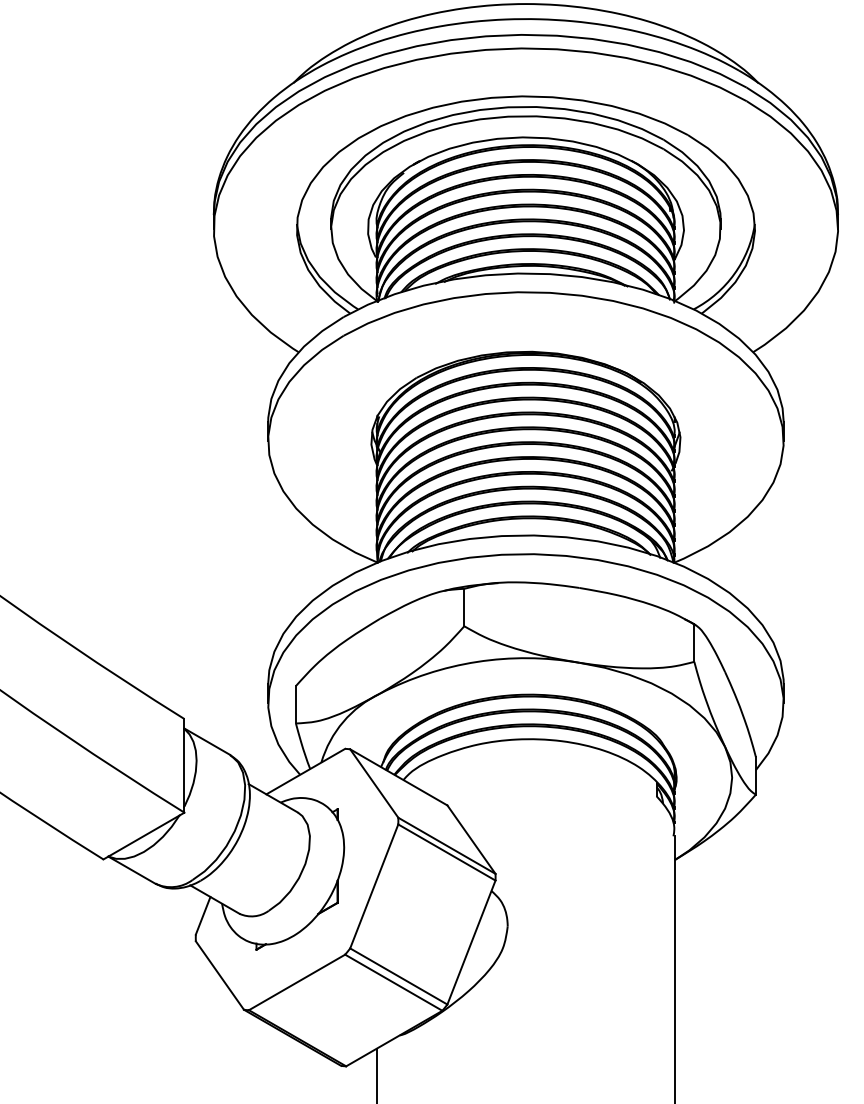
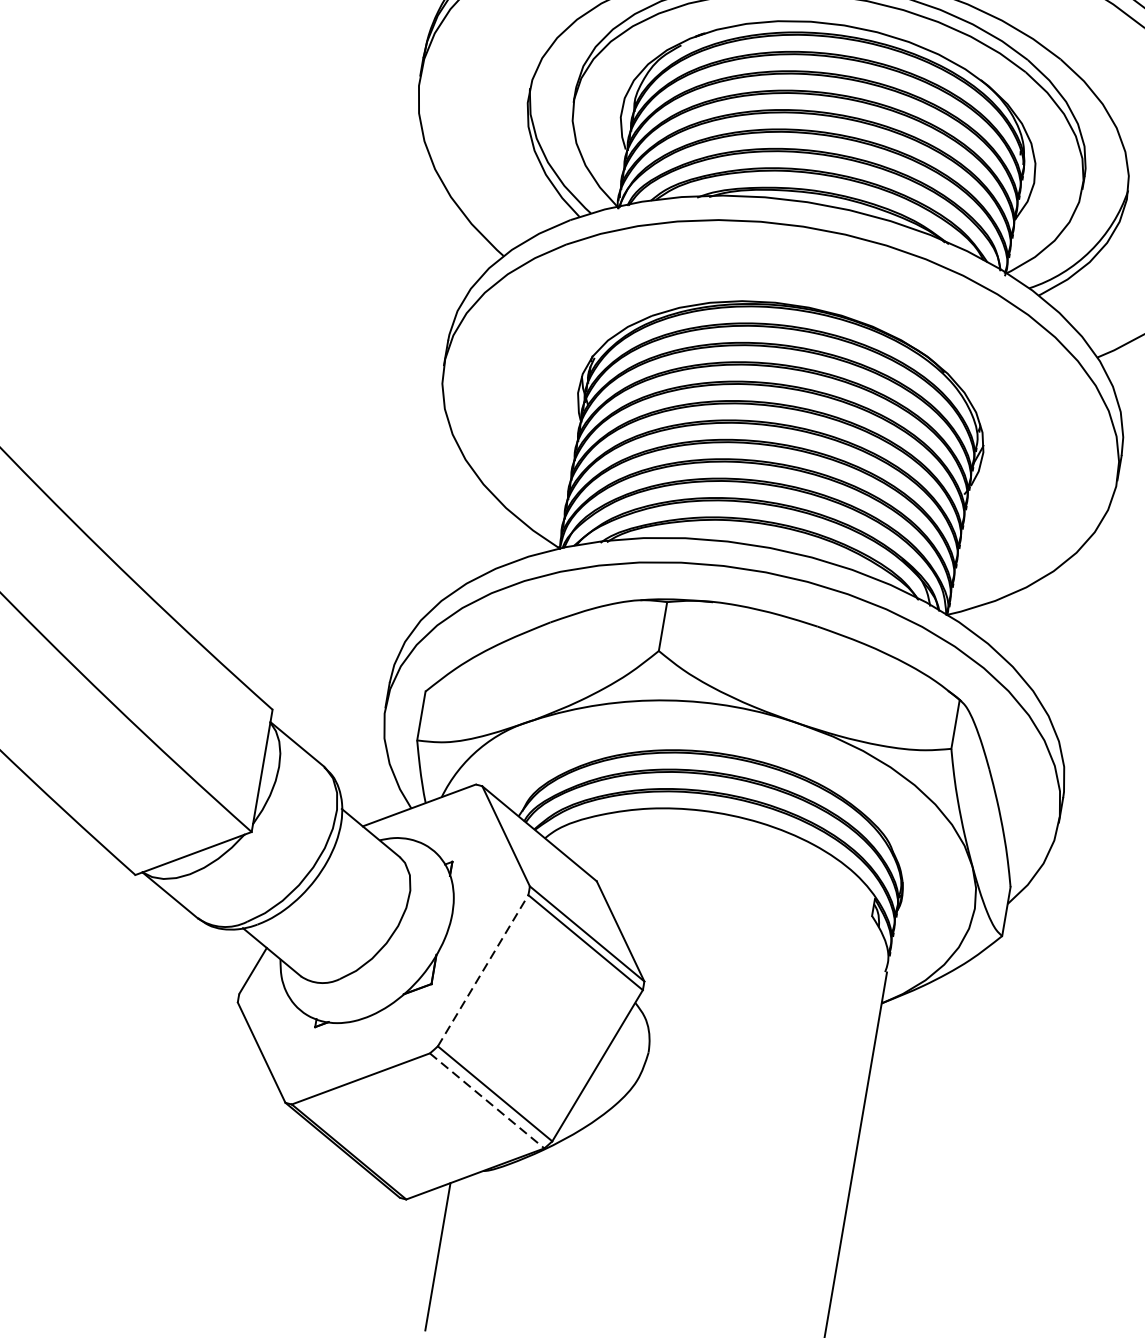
line: (374, 885) -> (483, 969), solid -> dashed
line: (394, 982) -> (488, 1100), solid -> dashed

